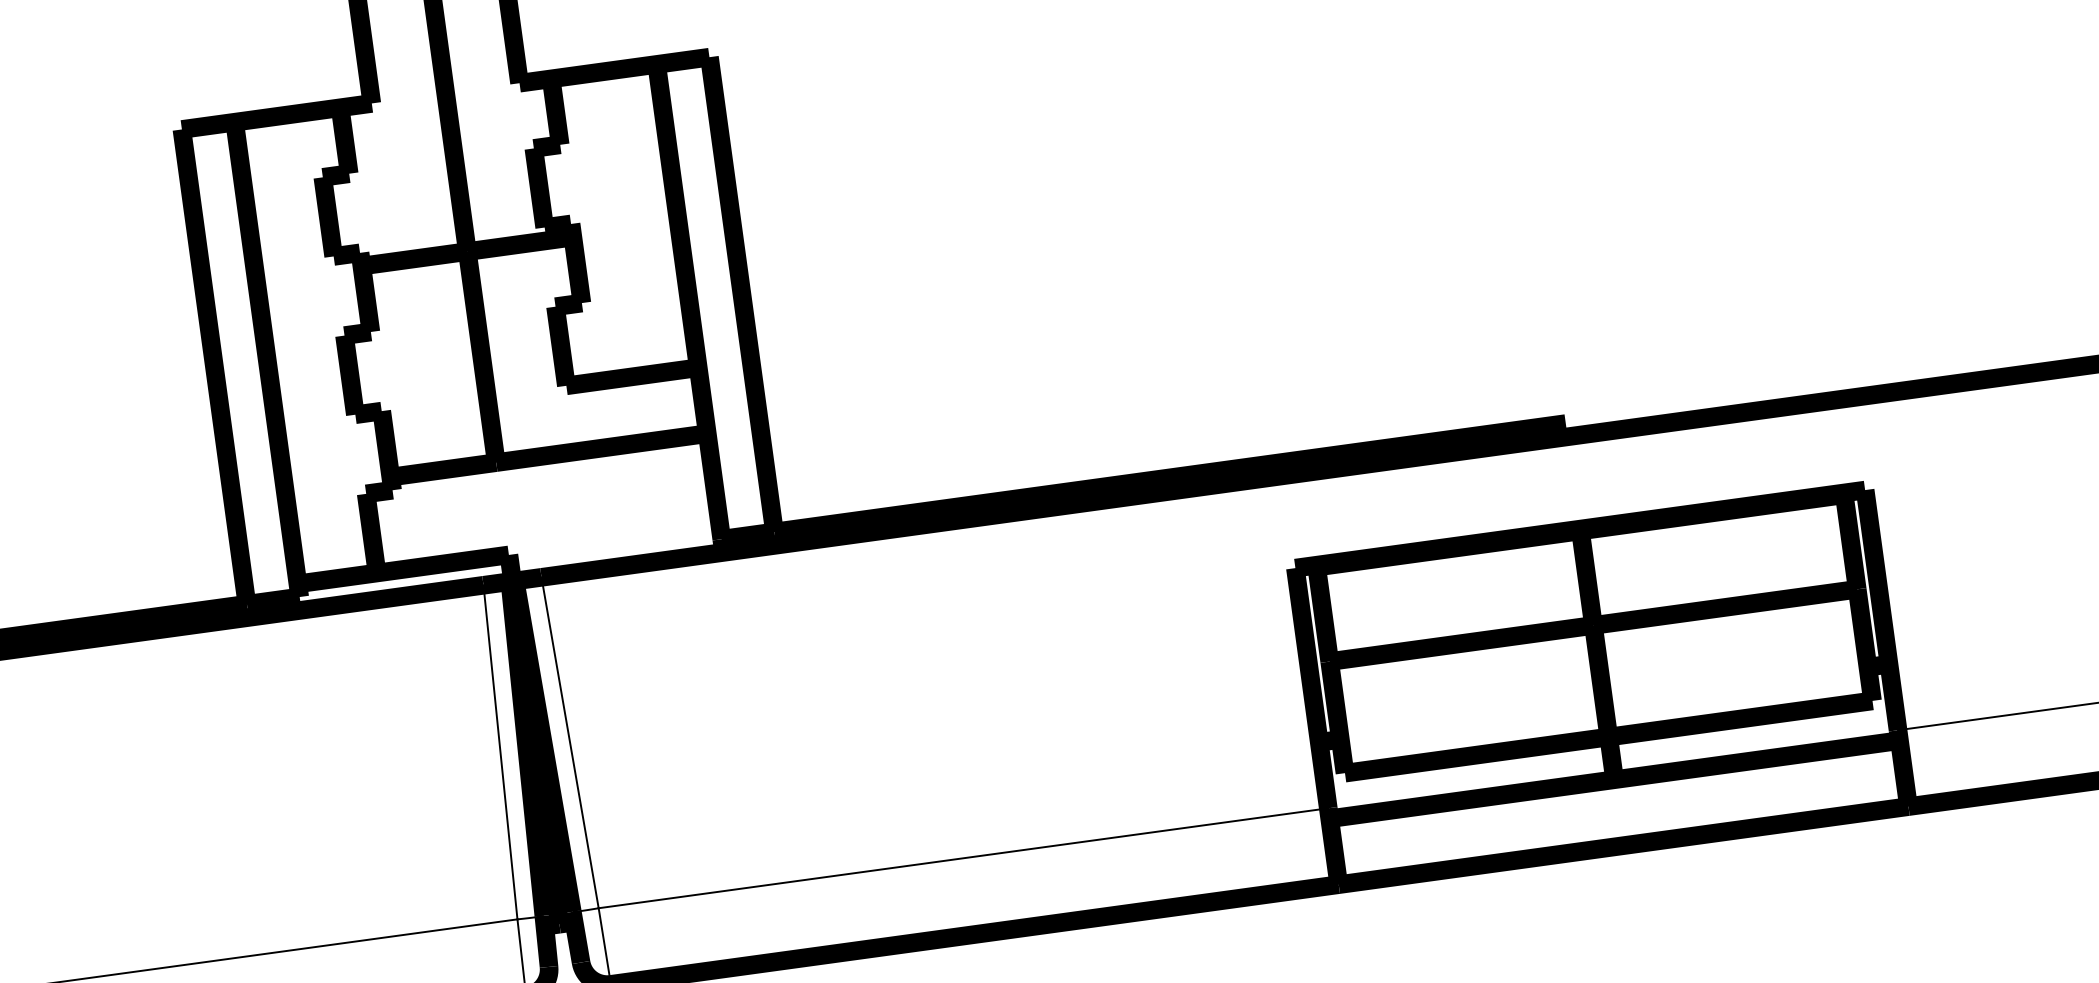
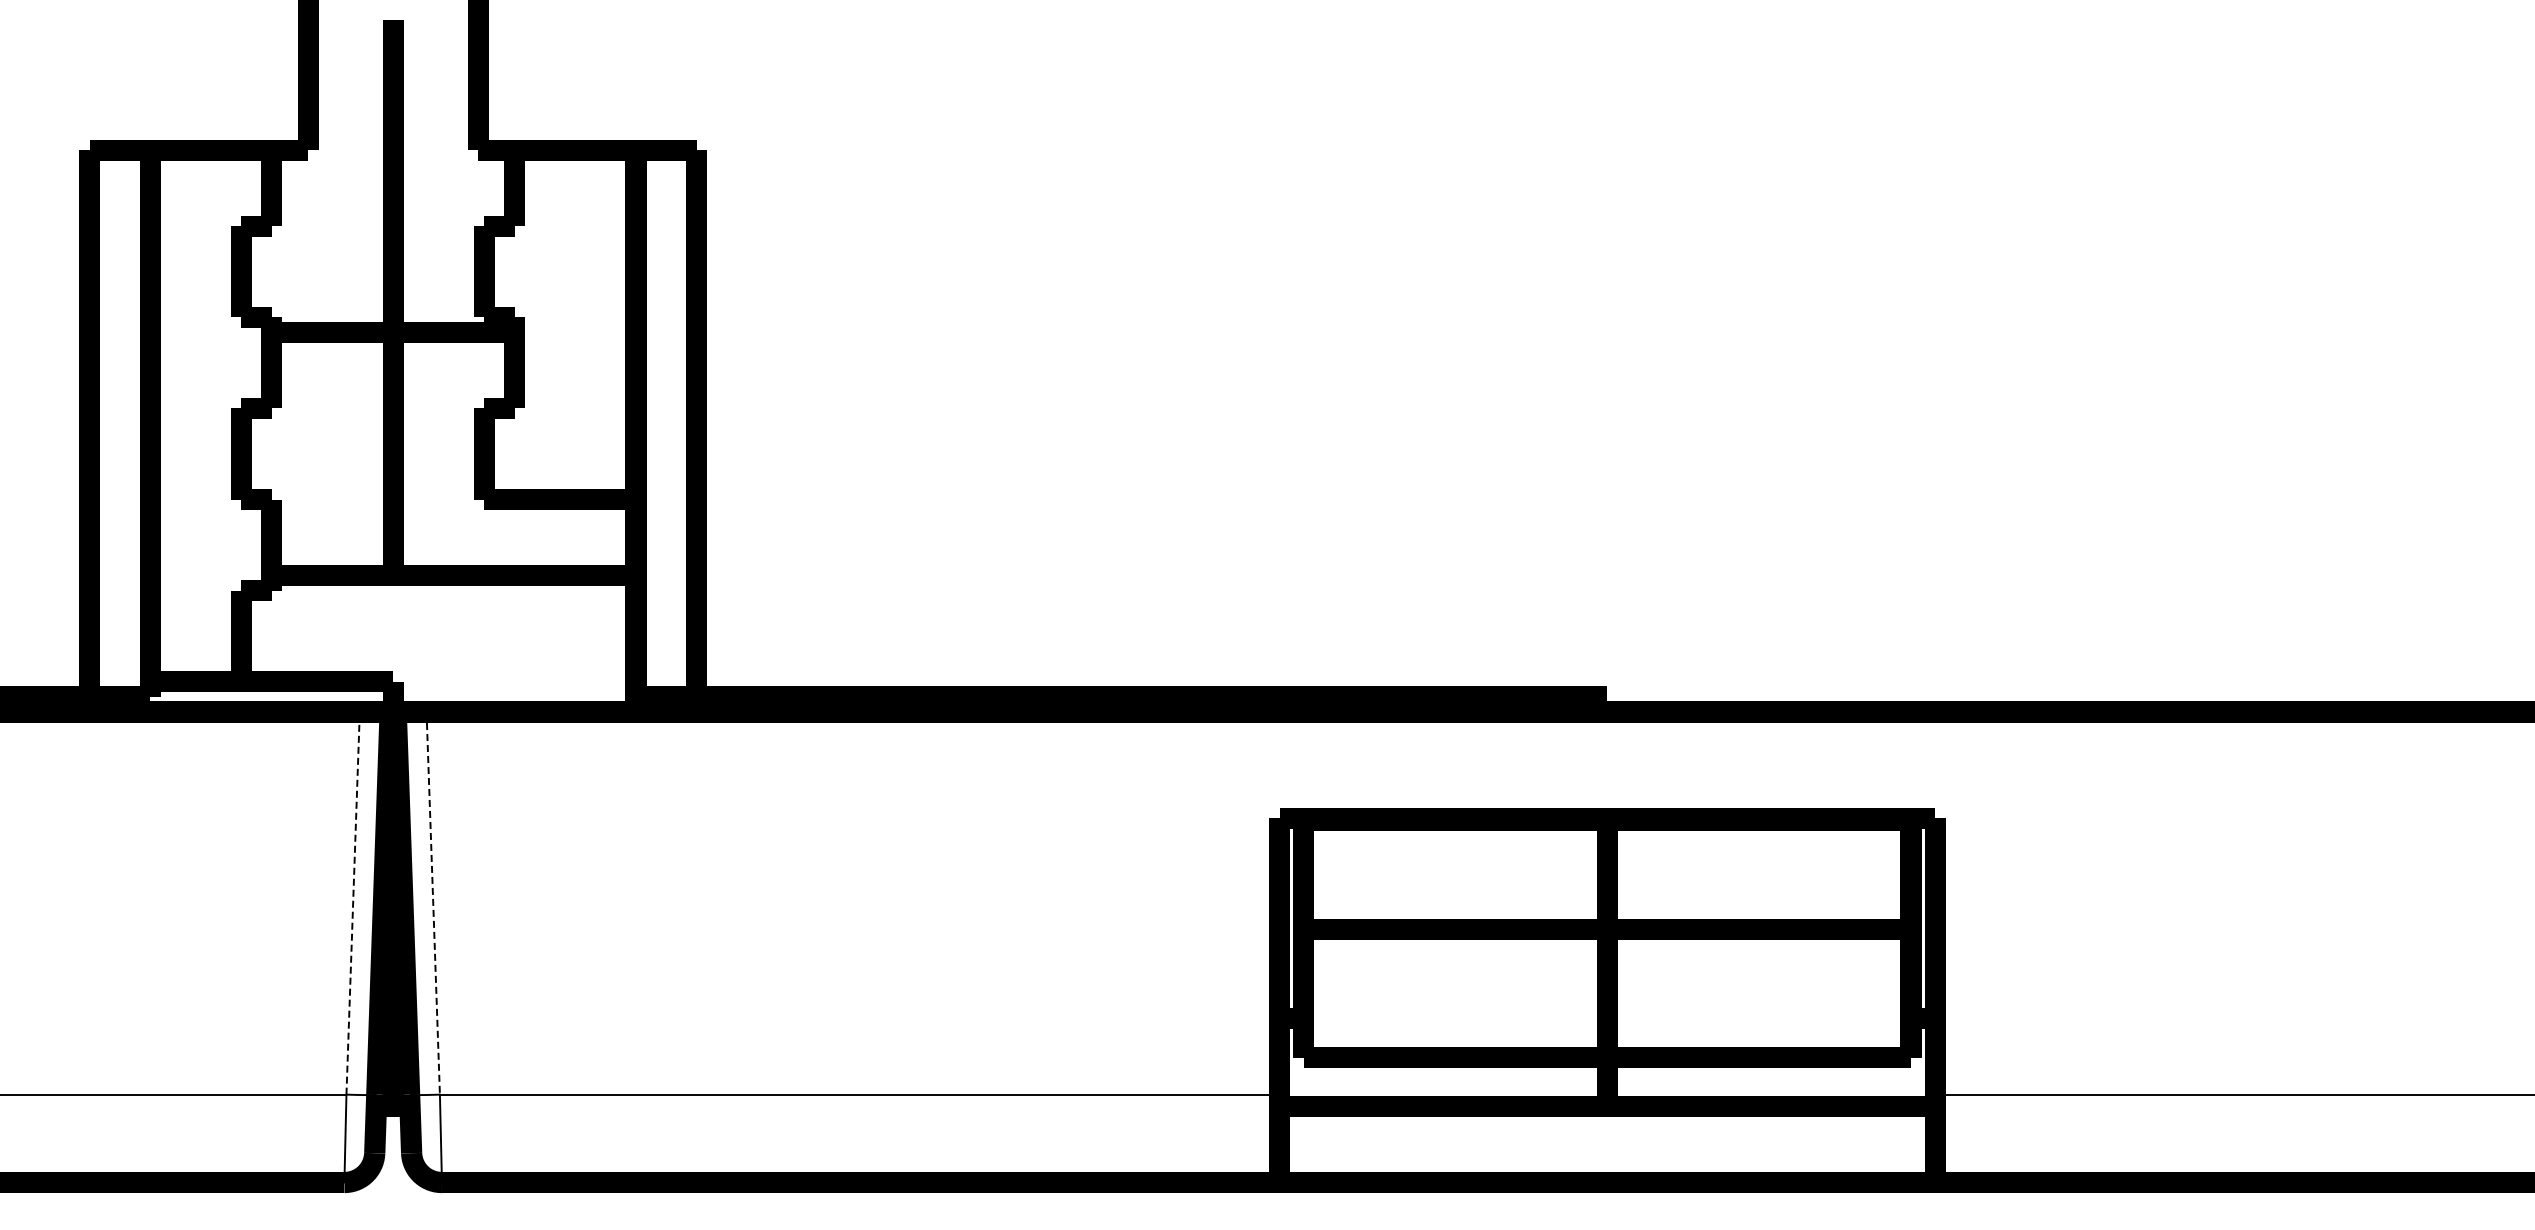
line: (570, 742) -> (433, 903), solid -> dashed
line: (500, 751) -> (353, 902), solid -> dashed

